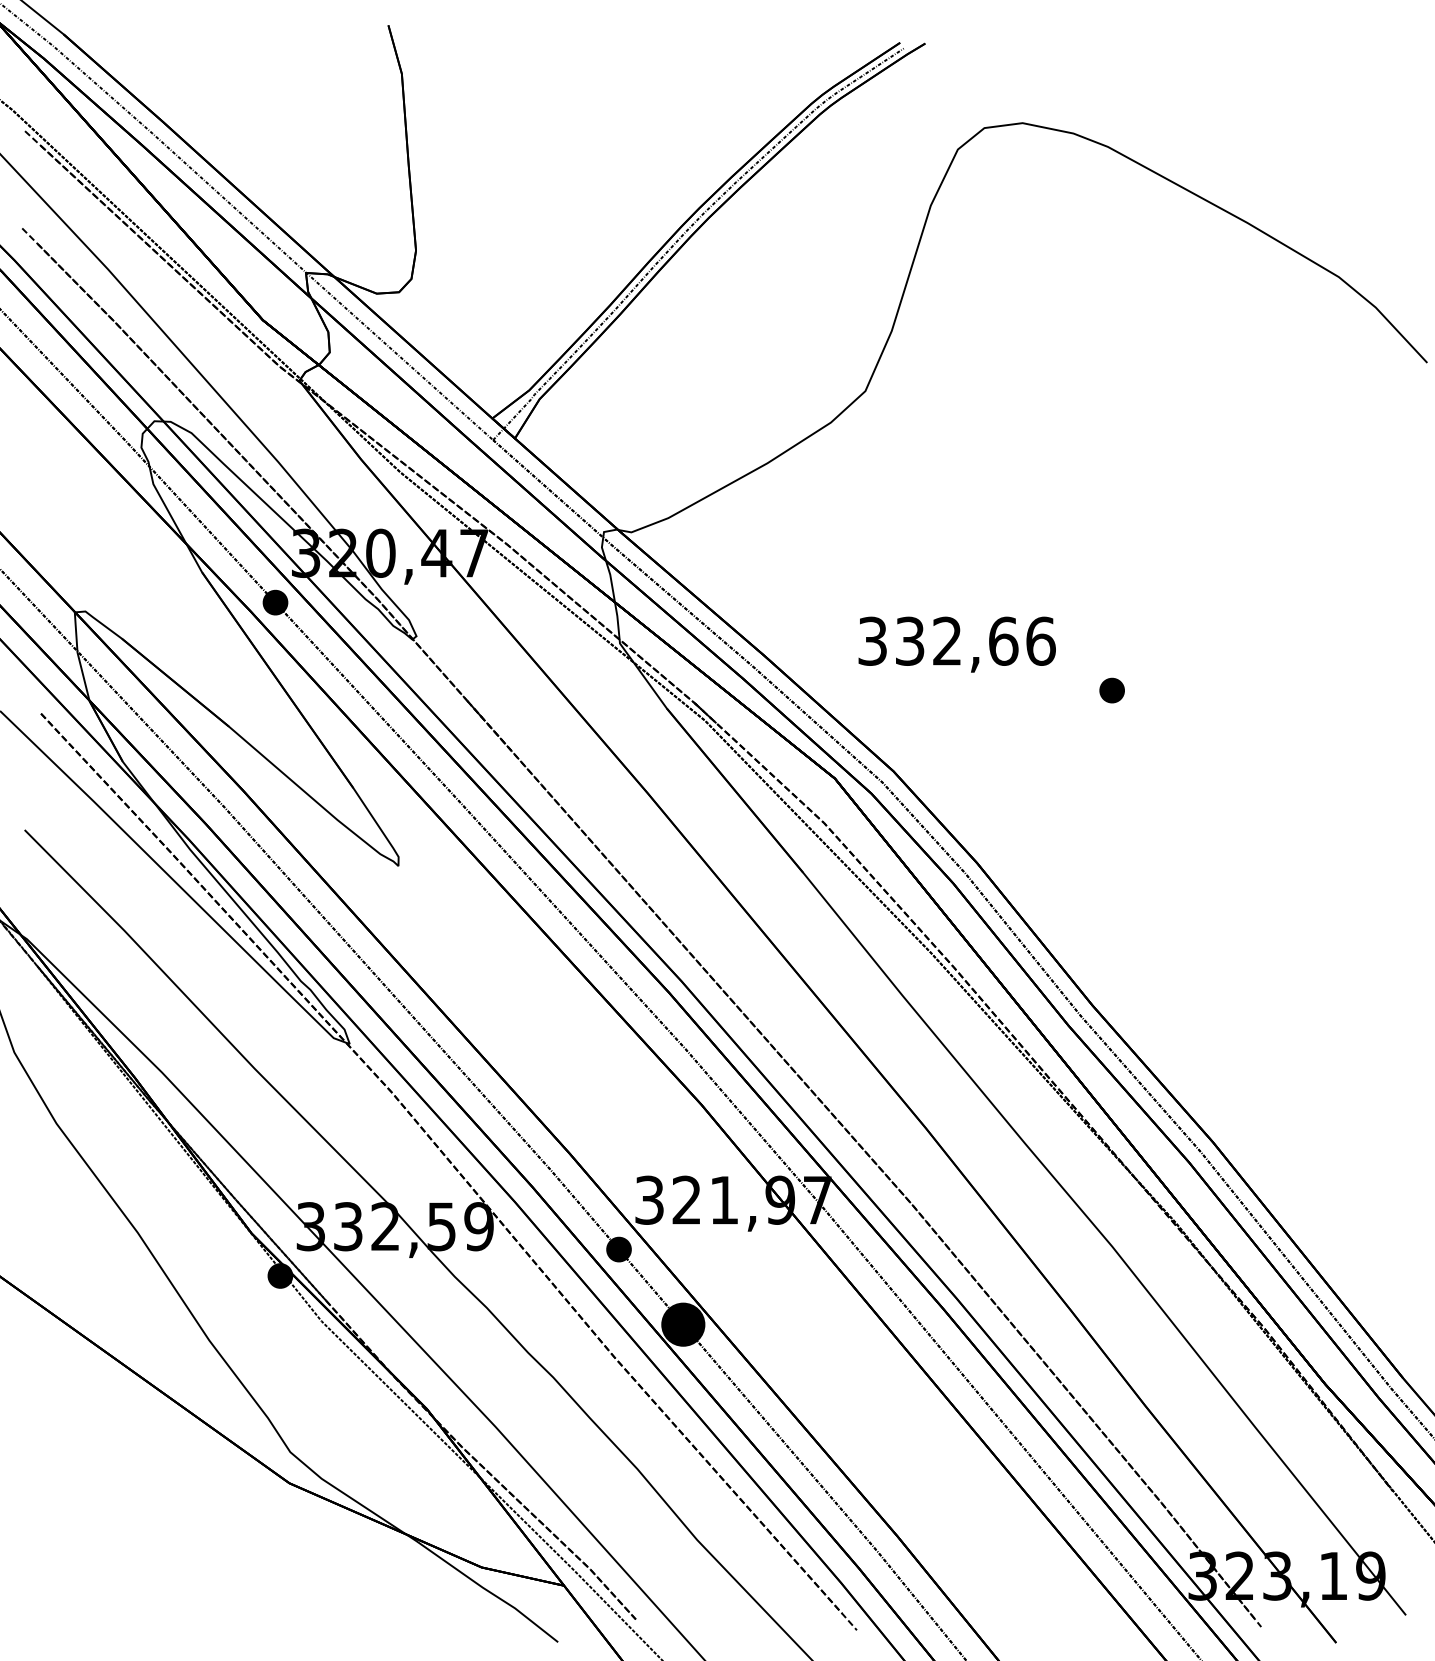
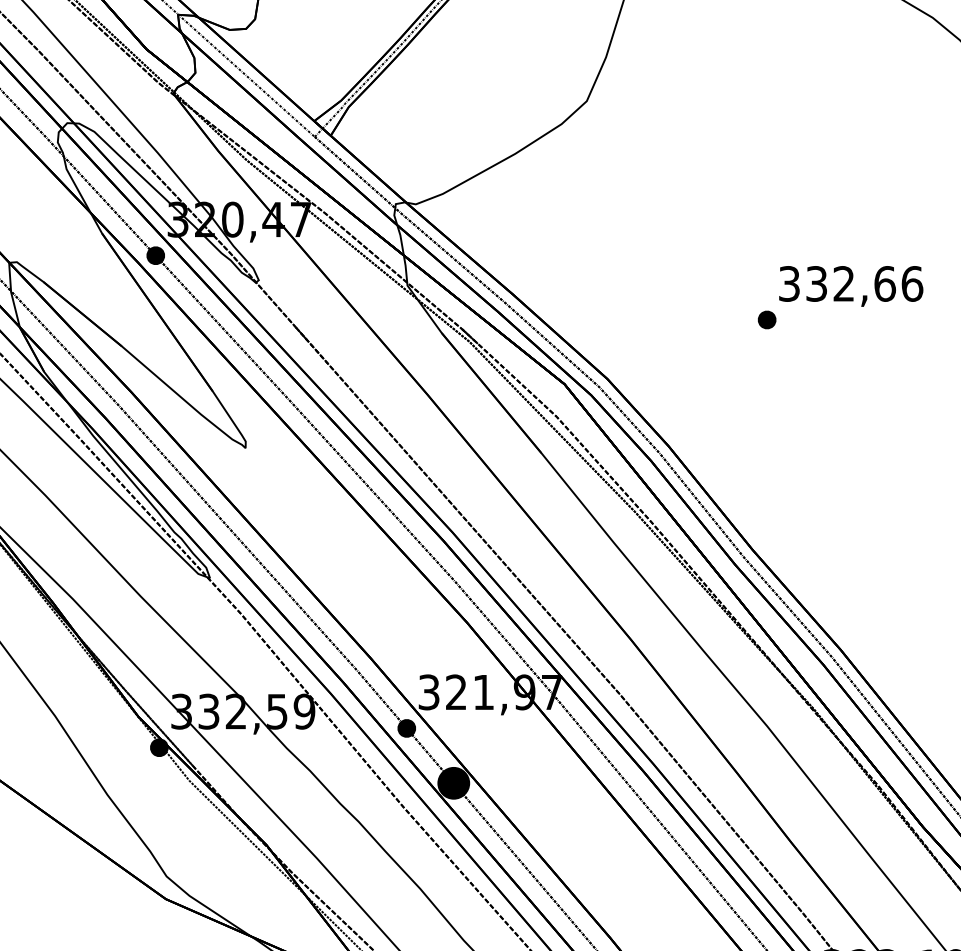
text: (956, 644) -> (850, 286), moved

